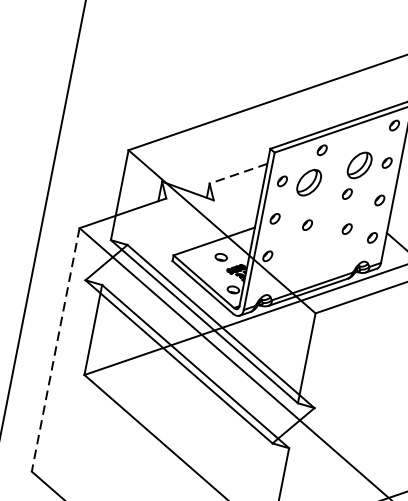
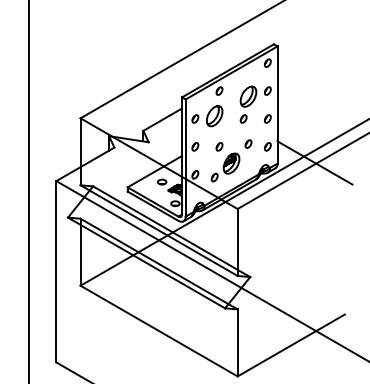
line: (238, 173) -> (162, 119), dashed -> solid
part: (310, 254) -> (225, 167), added
line: (55, 349) -> (56, 271), dashed -> solid

